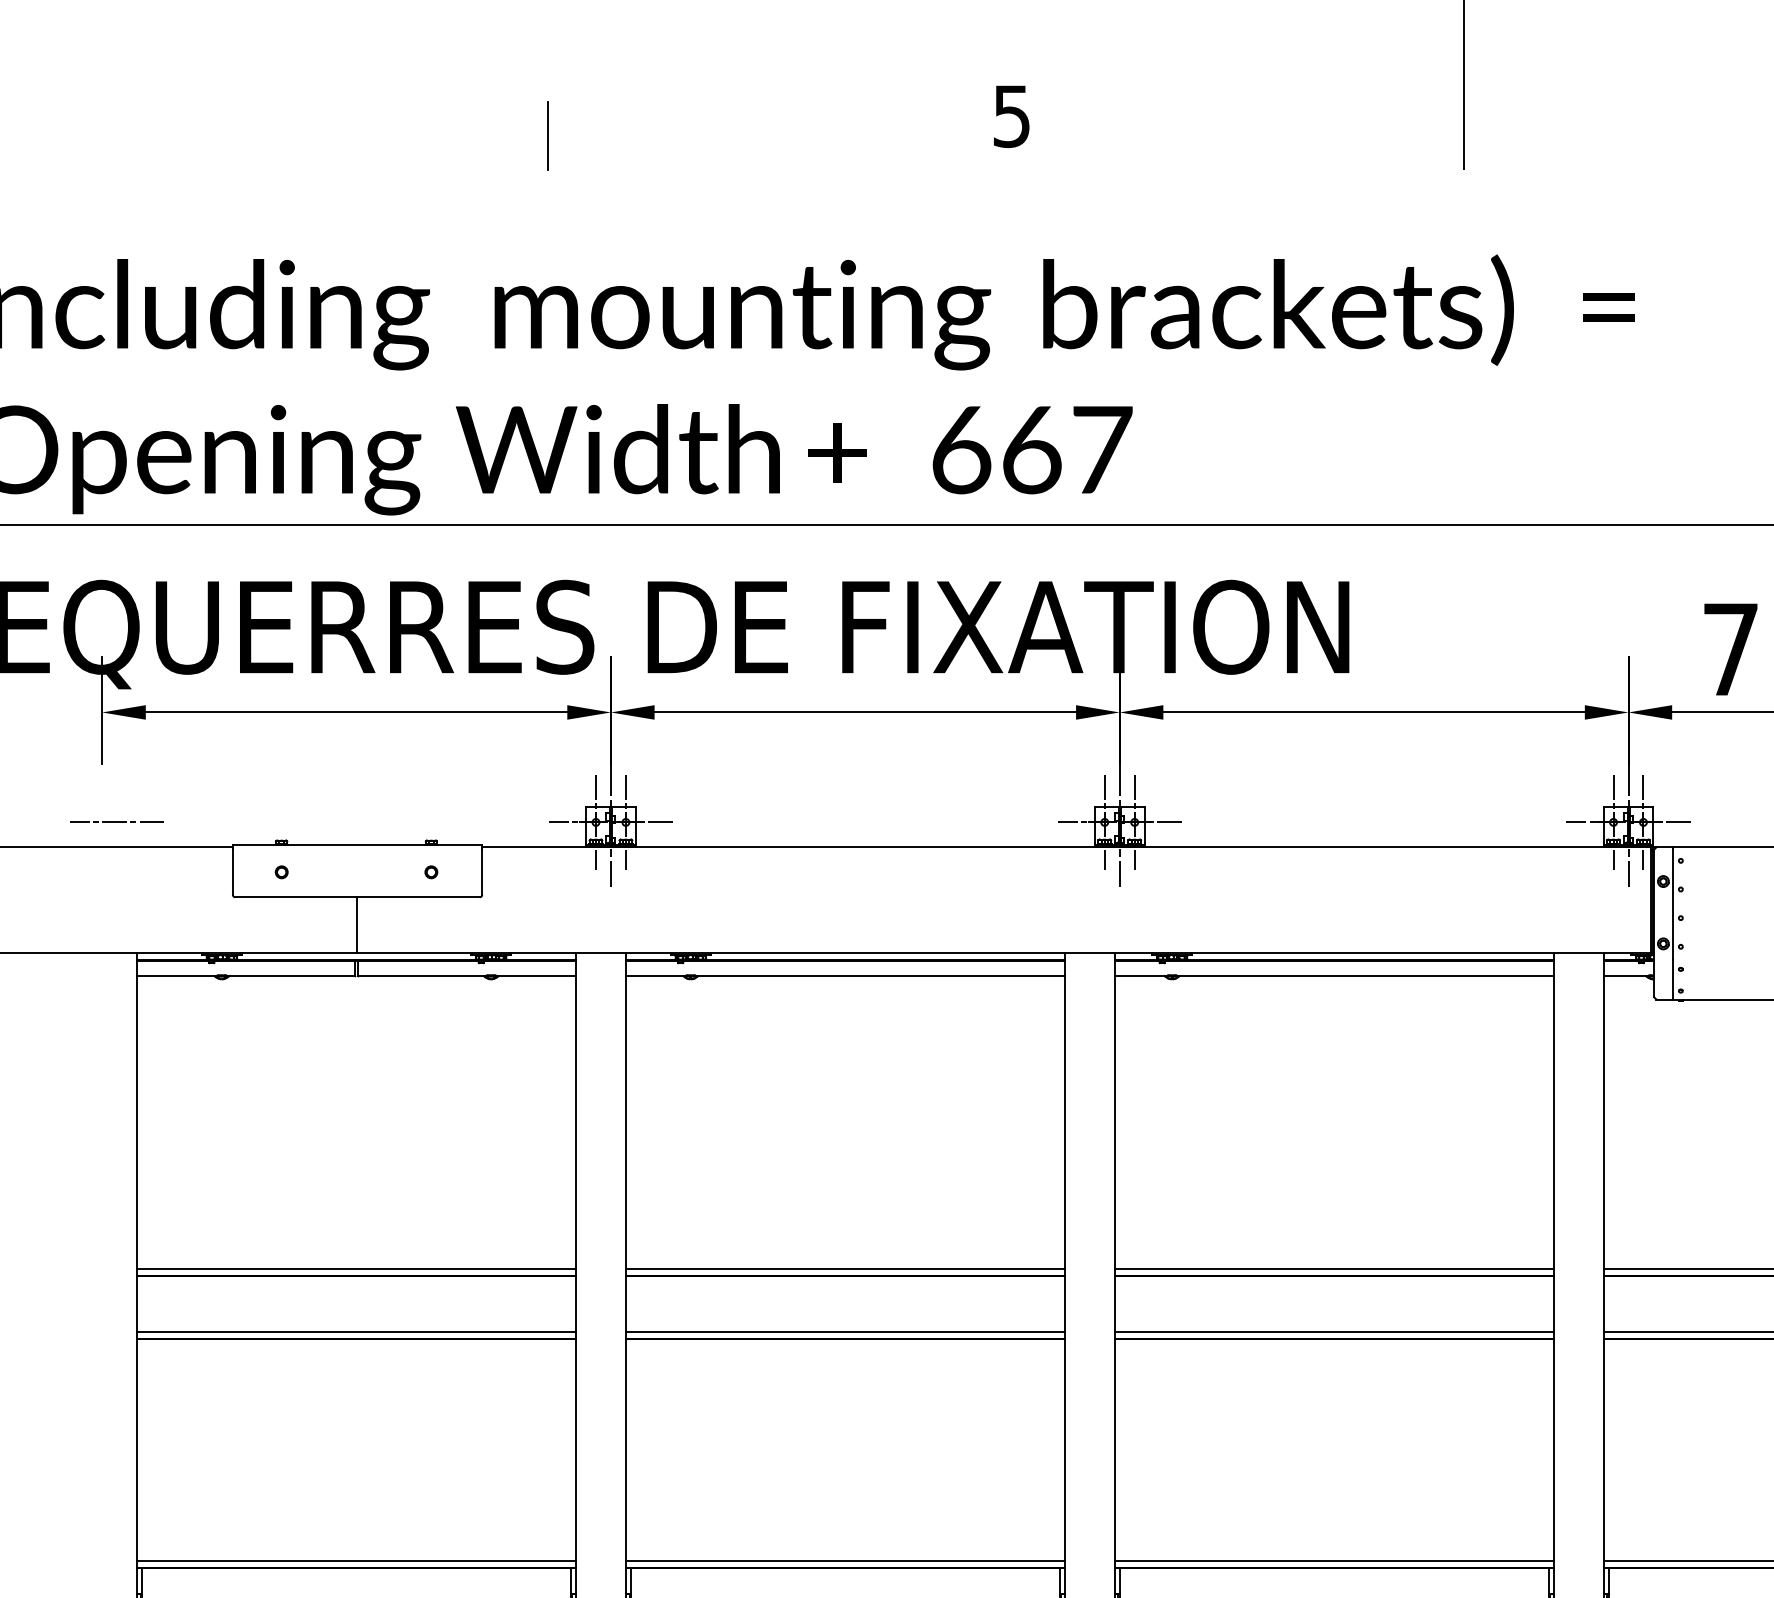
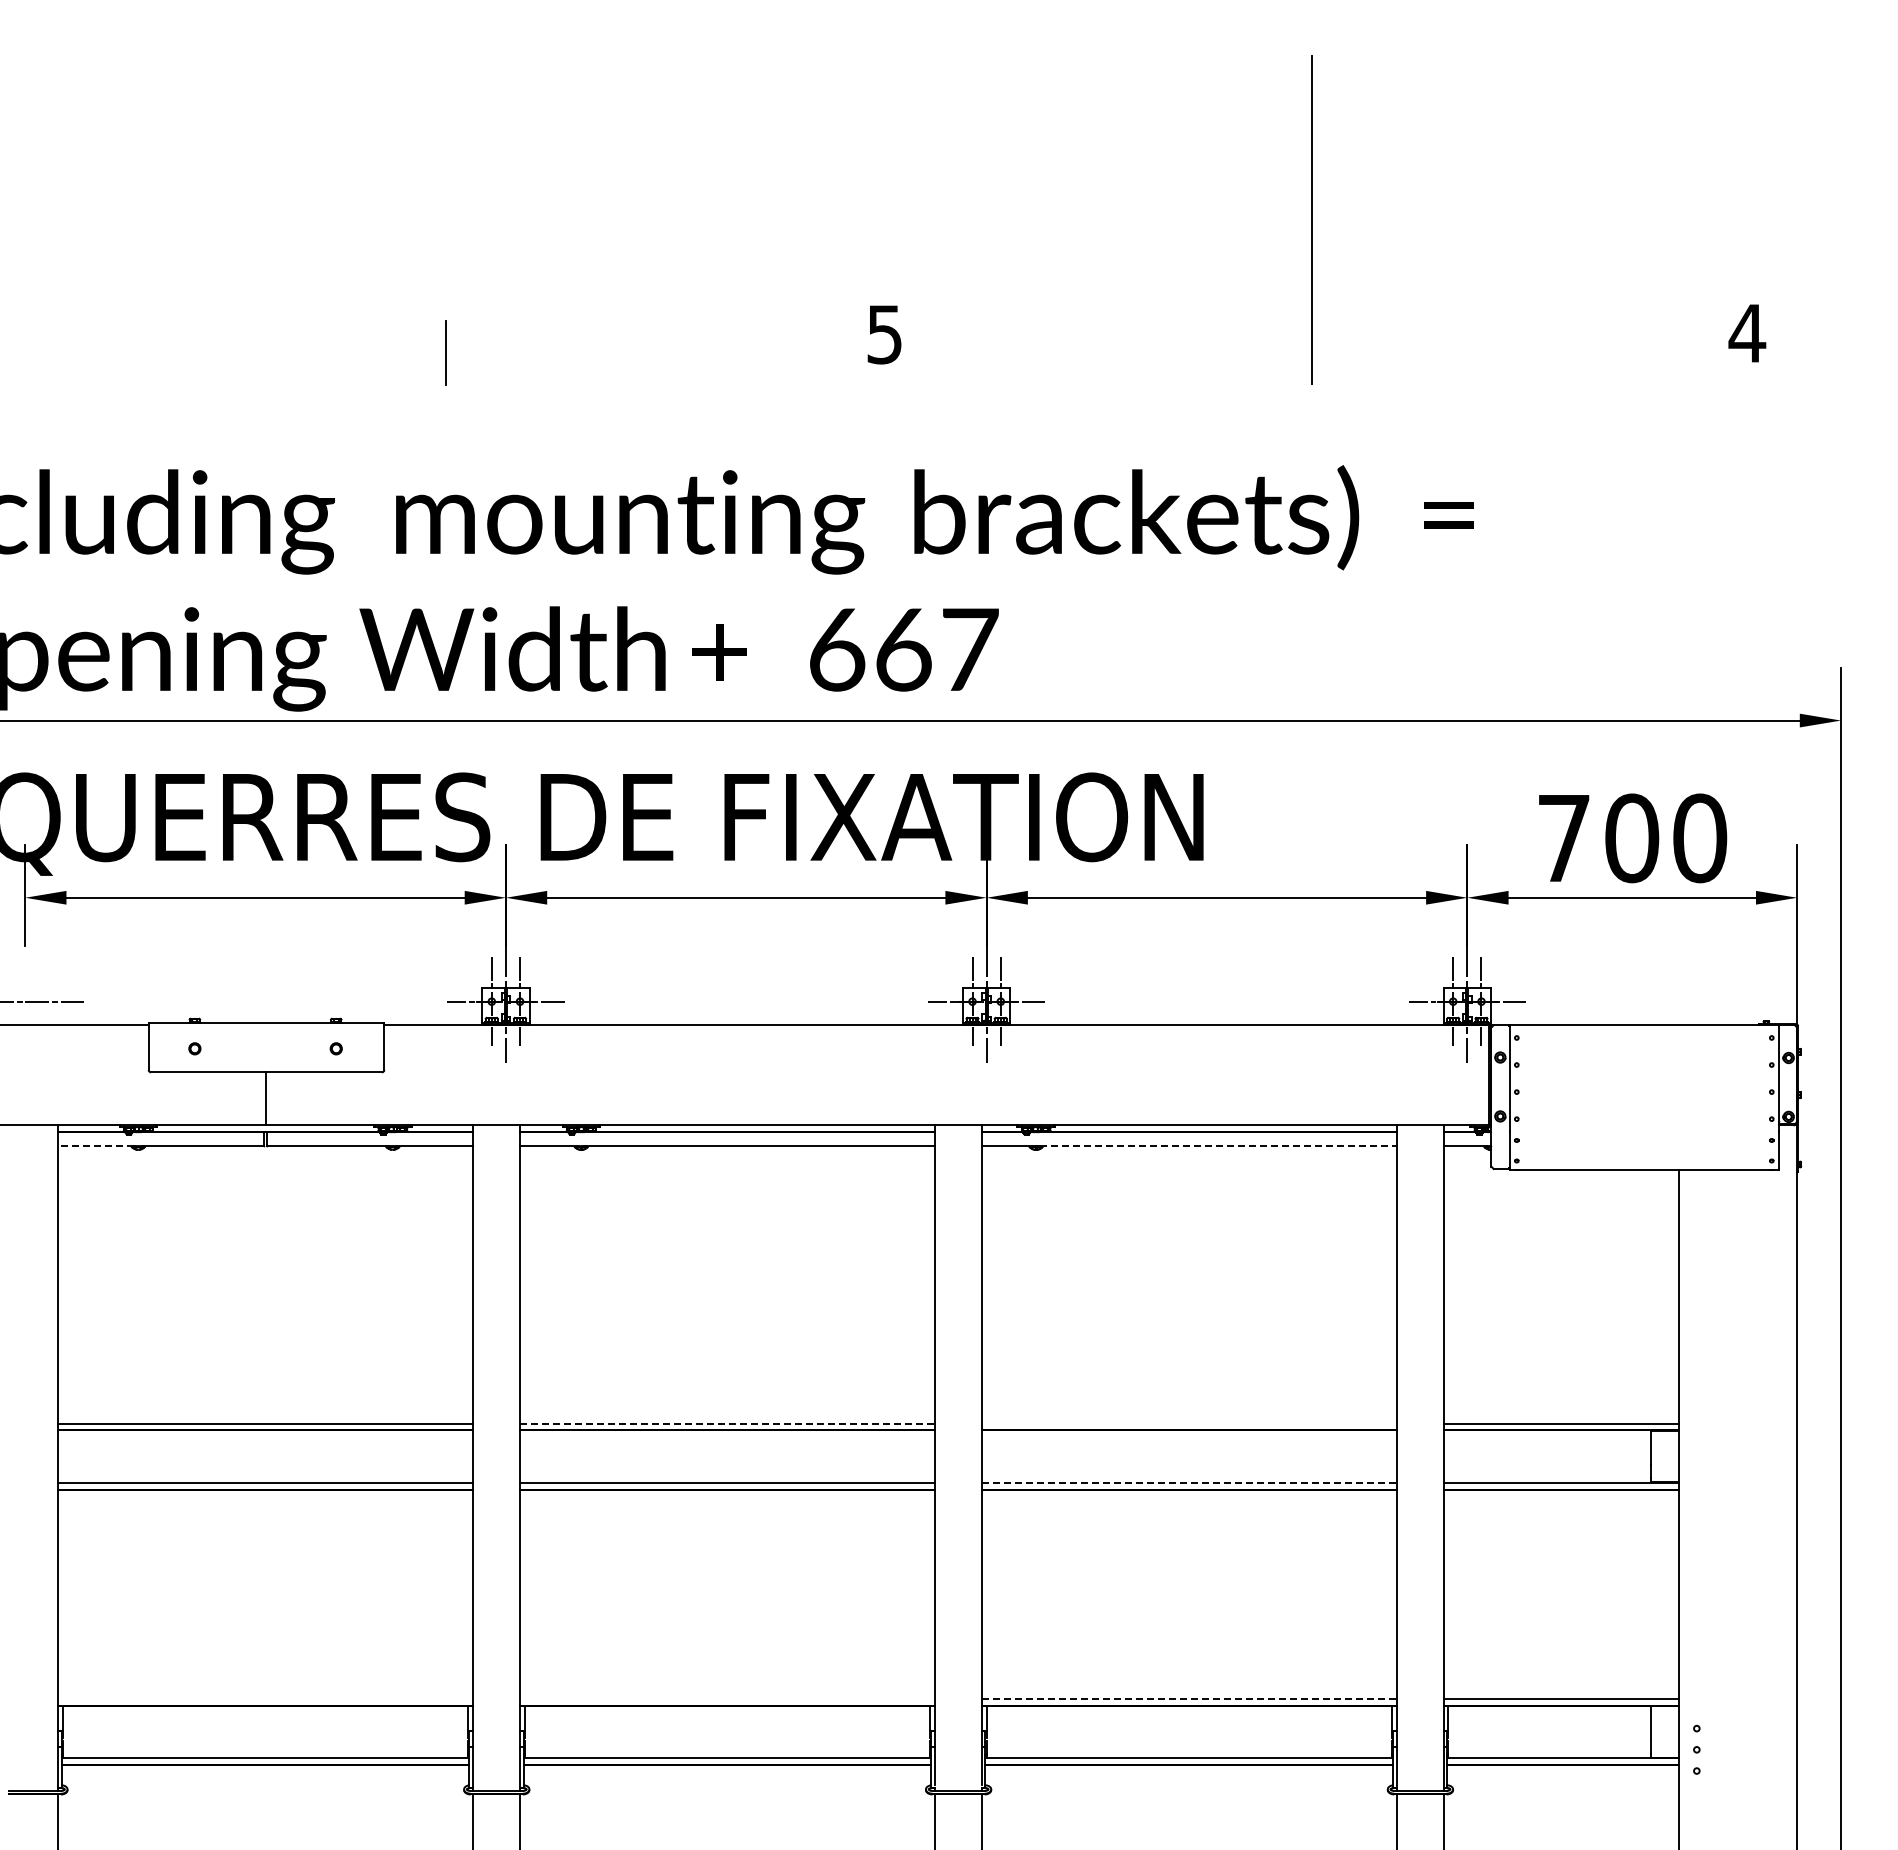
line: (177, 975) -> (96, 1146), solid -> dashed
line: (1366, 975) -> (1219, 1146), solid -> dashed
line: (845, 1268) -> (727, 1423), solid -> dashed
line: (1333, 1268) -> (1188, 1423), removed
line: (1334, 1331) -> (1189, 1482), solid -> dashed
line: (356, 1561) -> (265, 1699), removed
line: (845, 1561) -> (727, 1699), removed
line: (1334, 1561) -> (1189, 1699), solid -> dashed

